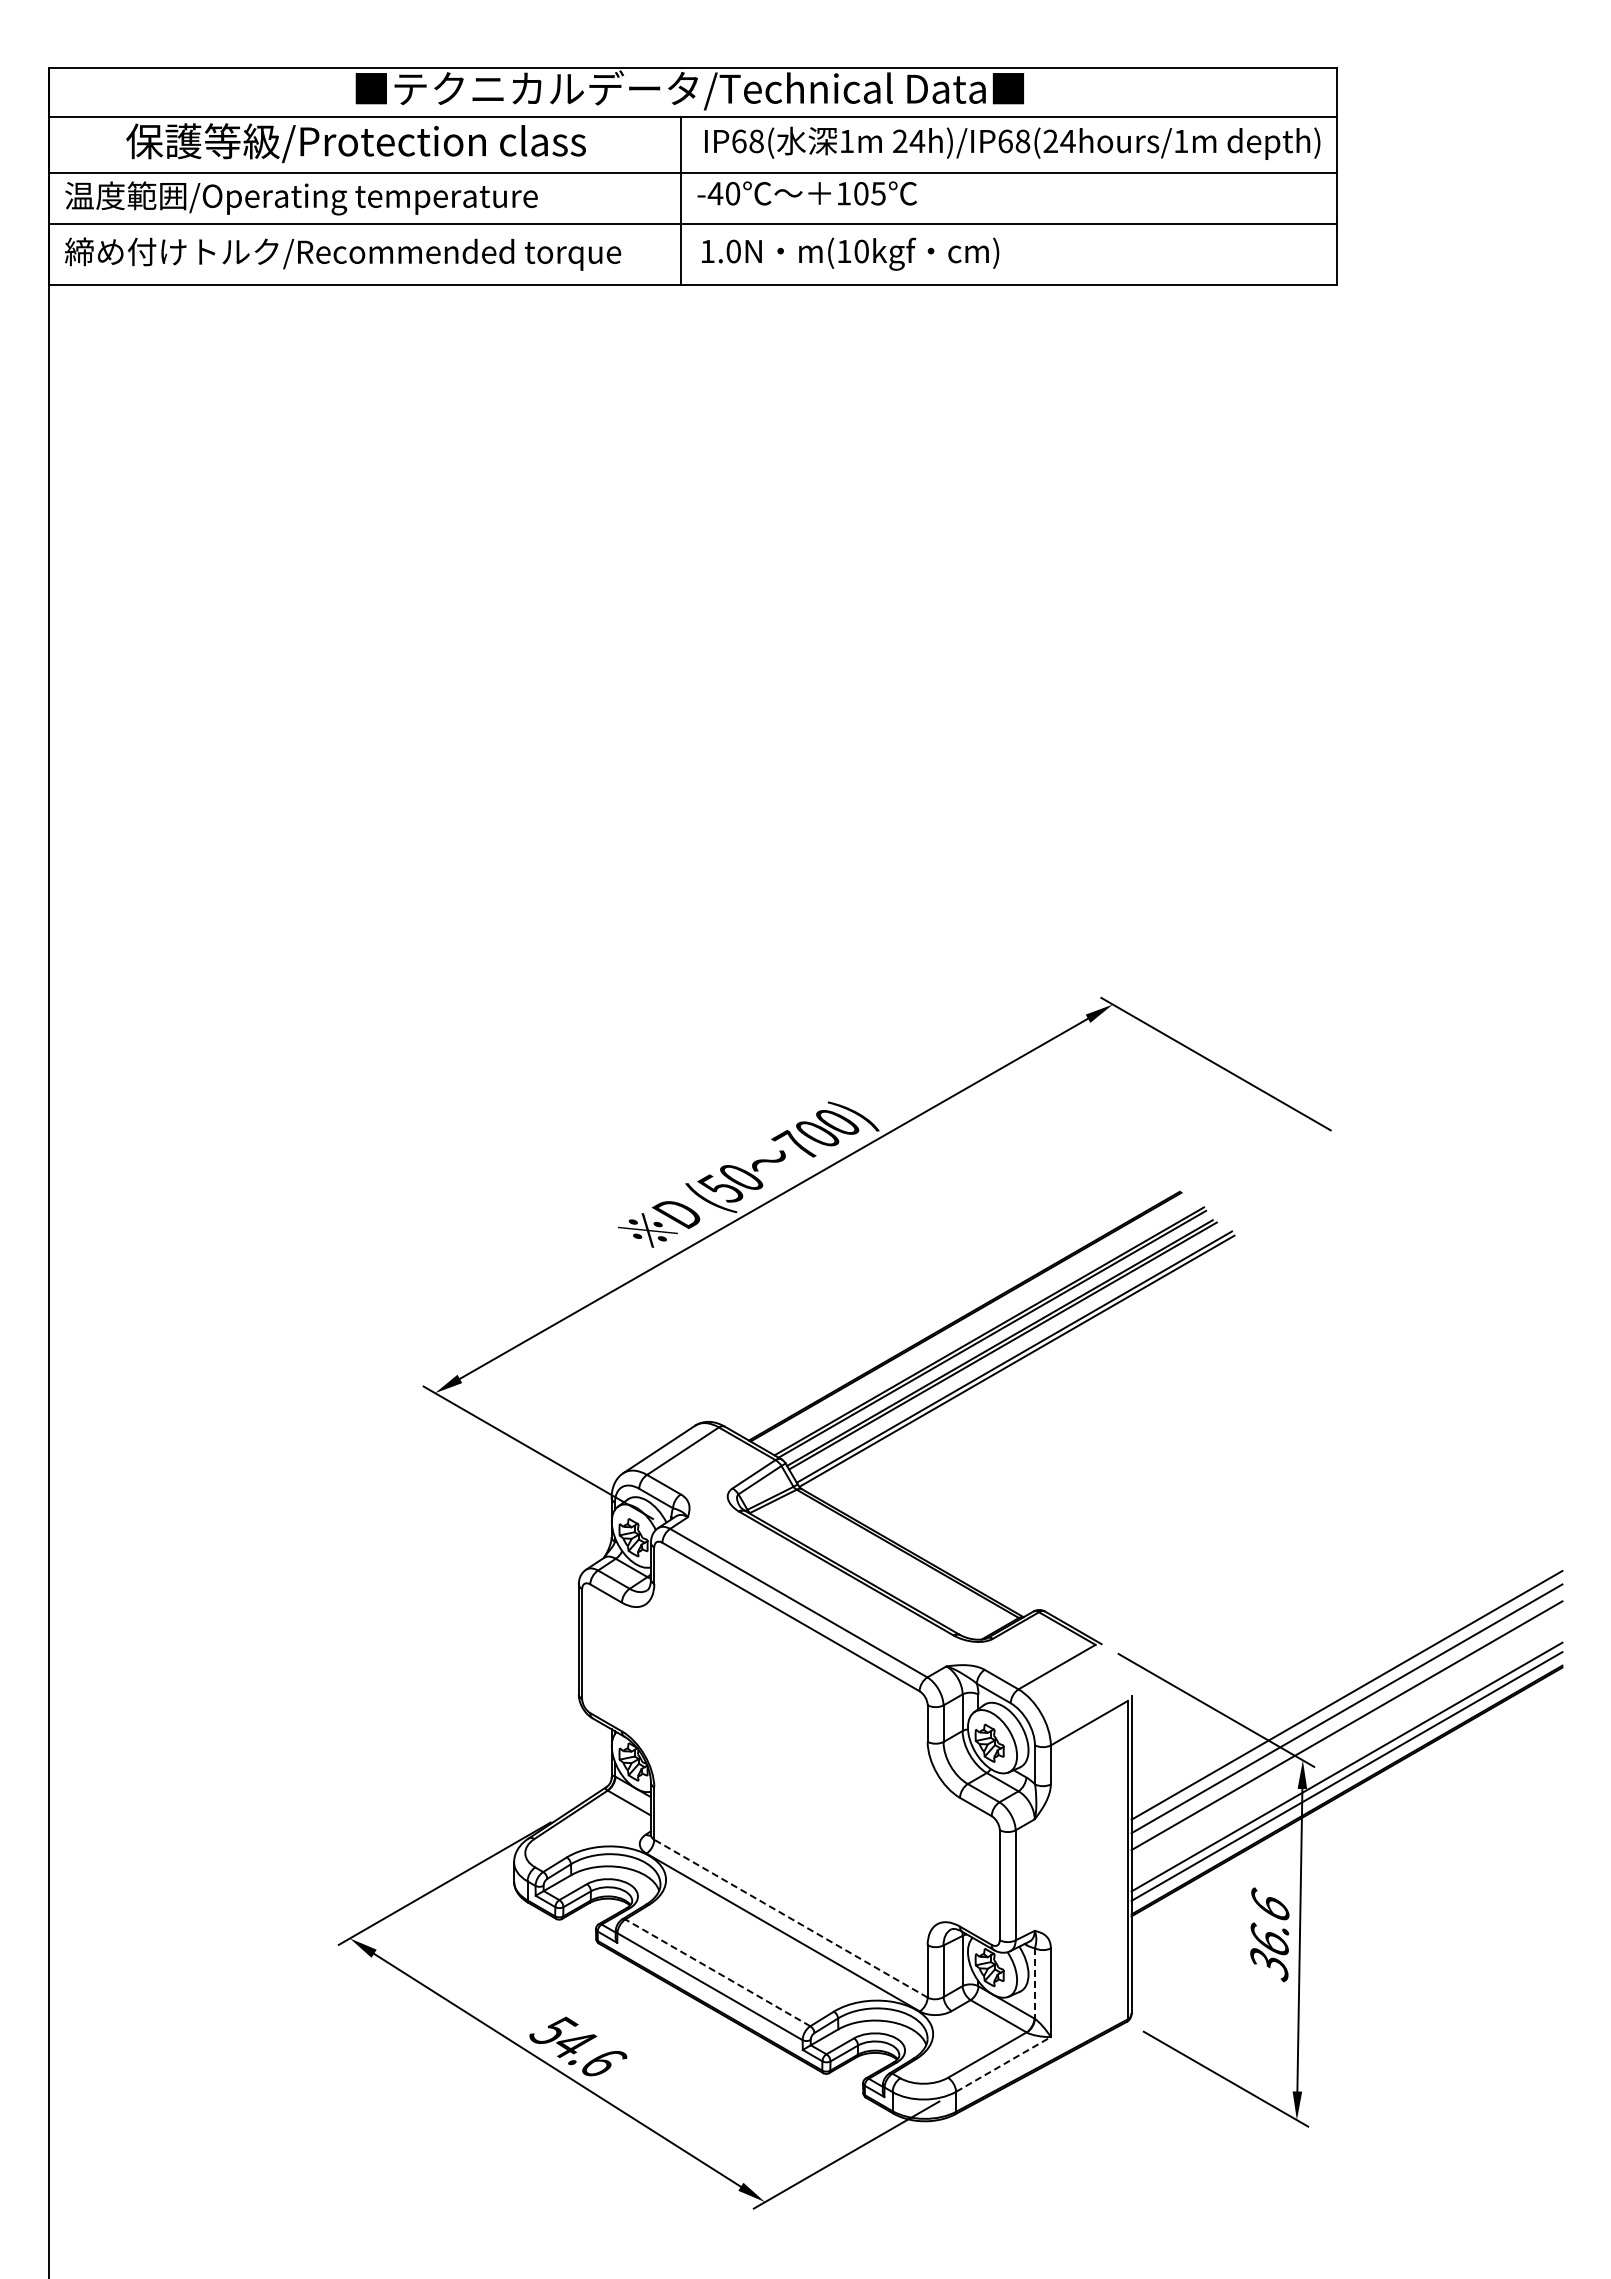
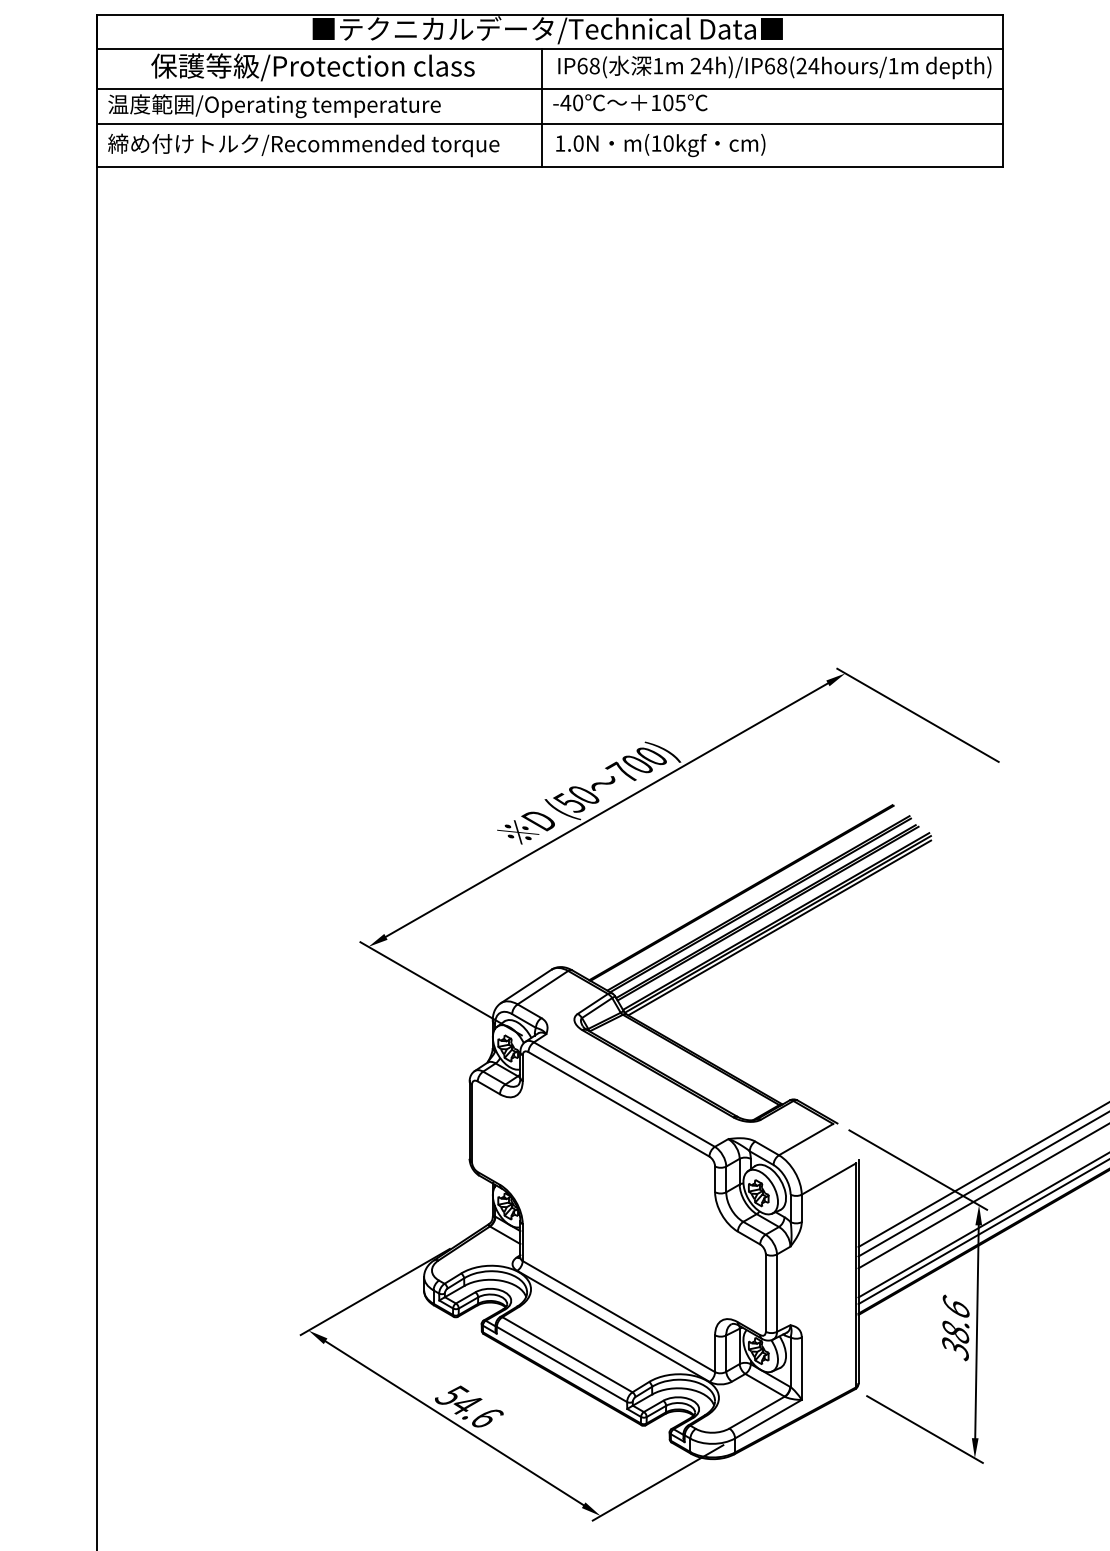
line: (1019, 1366) -> (779, 928), added
line: (790, 1918) -> (618, 1316), dashed -> solid
text: (1269, 1939) -> (955, 1331), 36.6 -> 38.6
line: (717, 1972) -> (567, 1354), dashed -> solid
line: (1034, 1984) -> (790, 1362), dashed -> solid
line: (1003, 2064) -> (768, 1419), dashed -> solid

